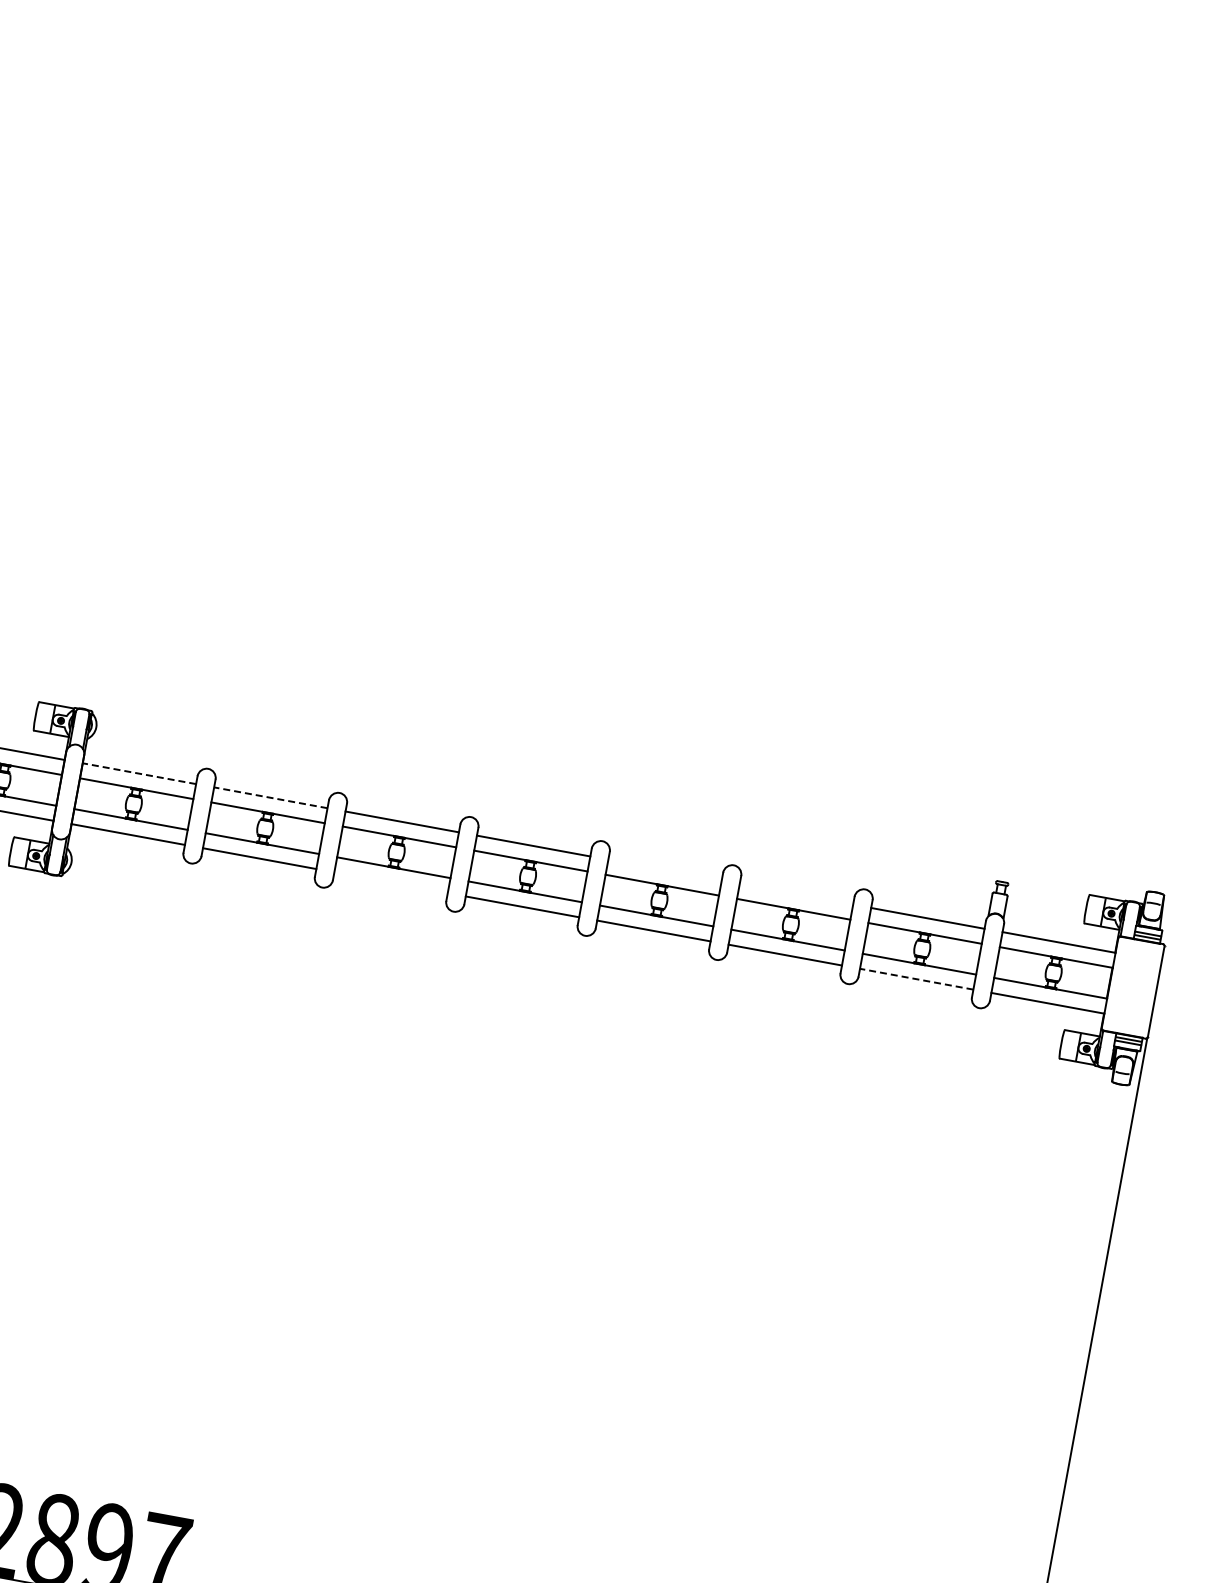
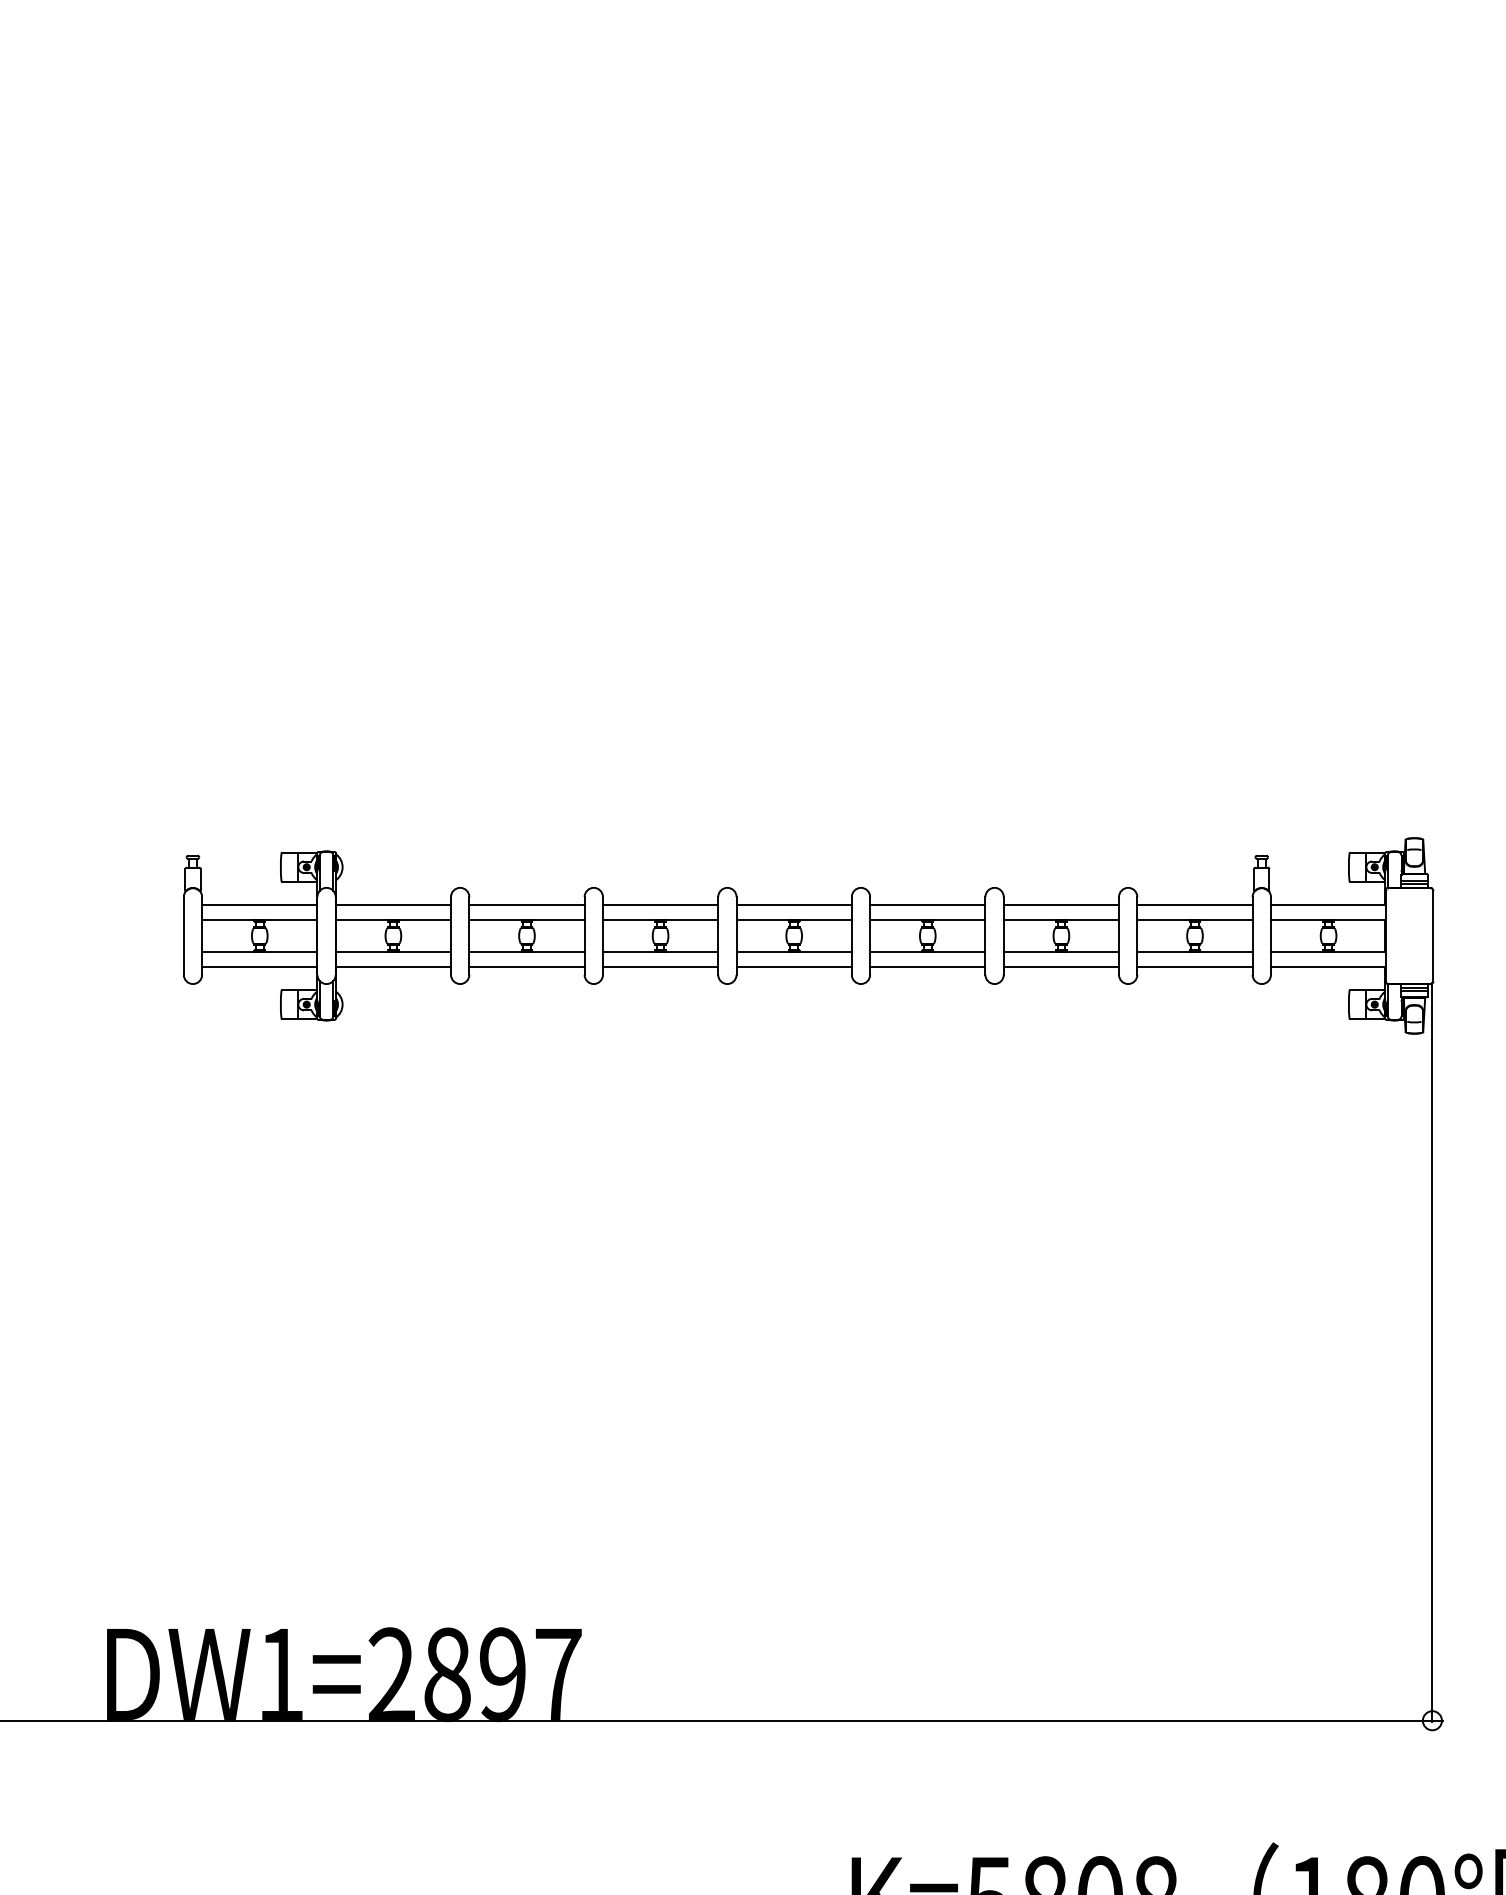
line: (139, 774) -> (393, 905), dashed -> solid
line: (270, 798) -> (526, 905), dashed -> solid
line: (664, 870) -> (927, 905), added
line: (391, 882) -> (660, 966), added
line: (796, 894) -> (1061, 905), added
line: (916, 978) -> (1194, 966), dashed -> solid

